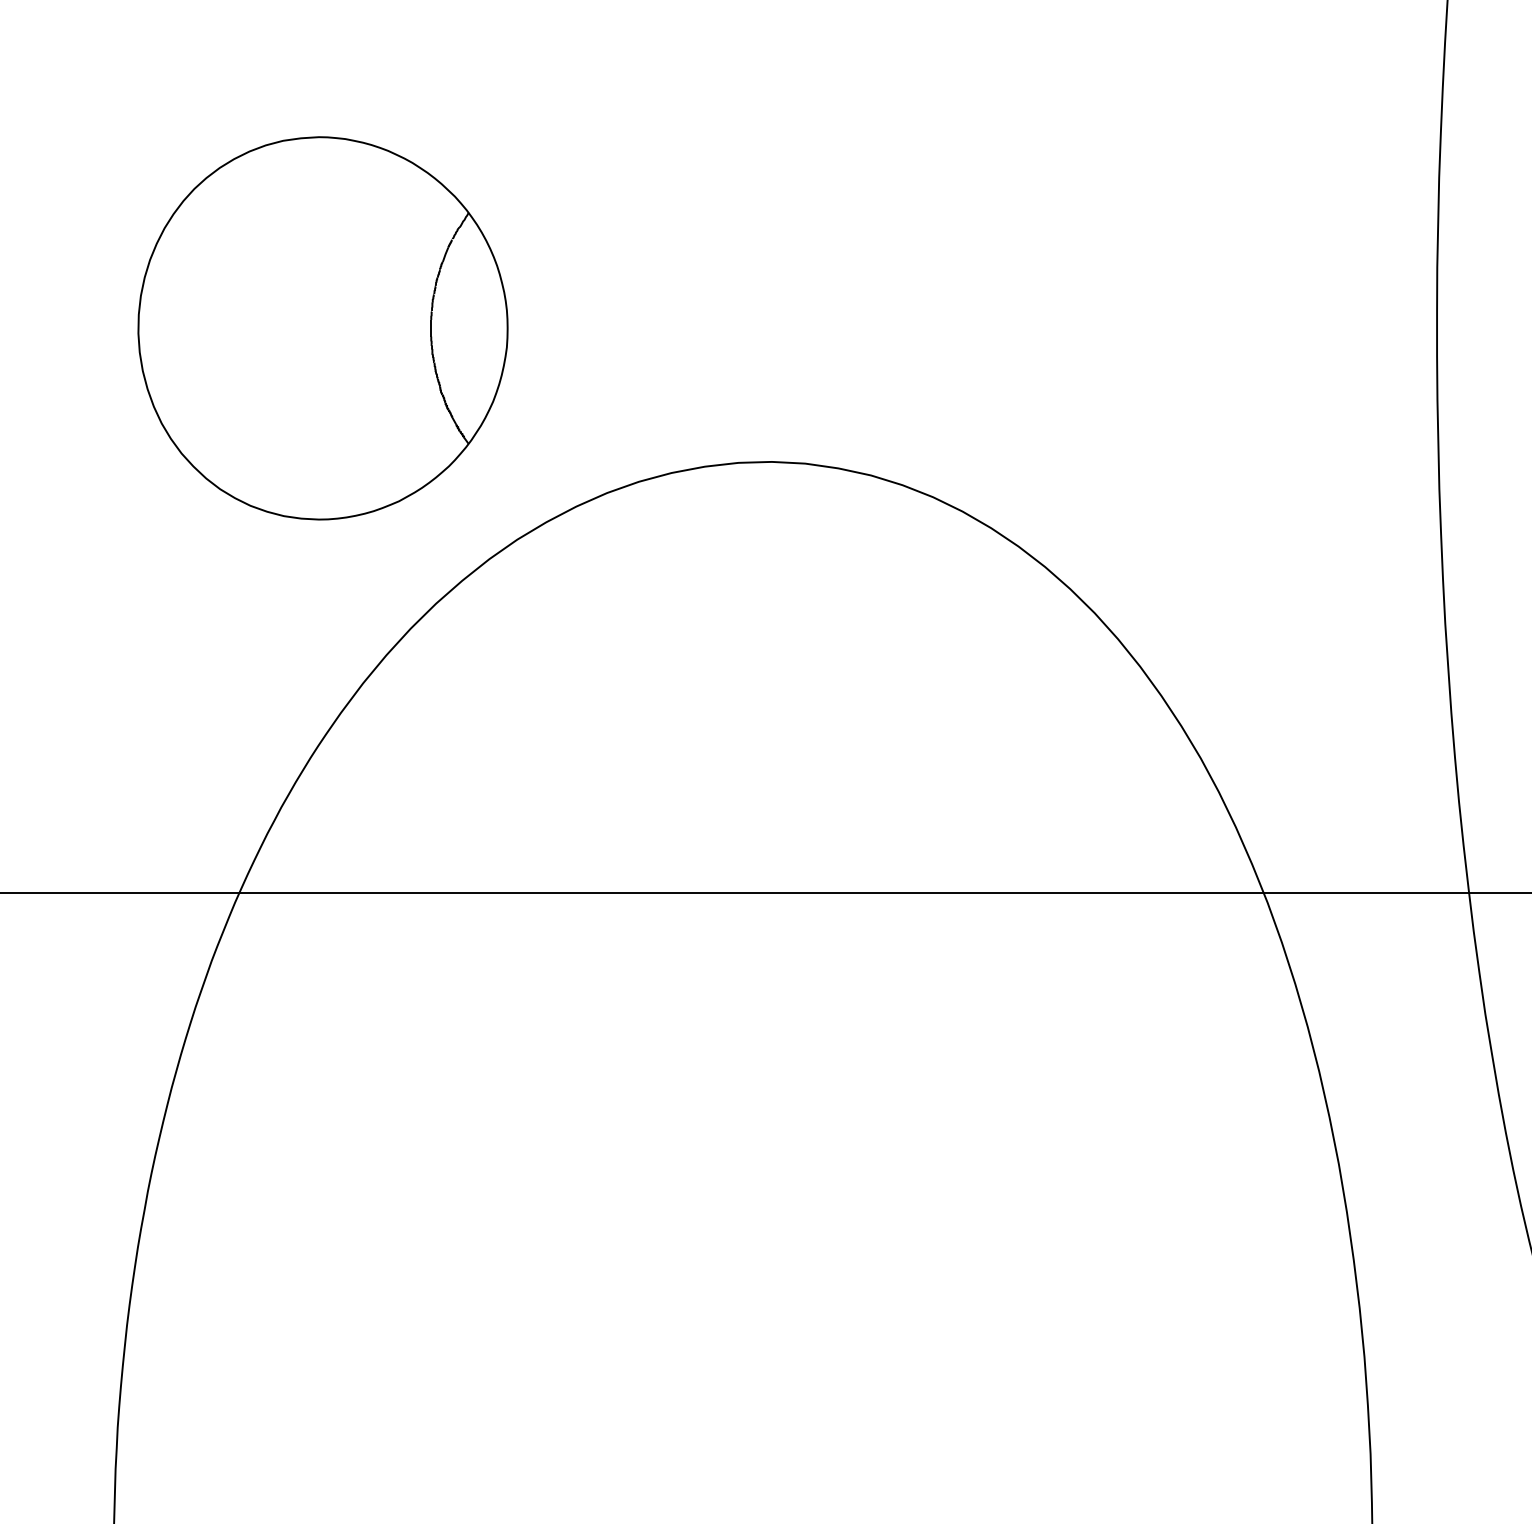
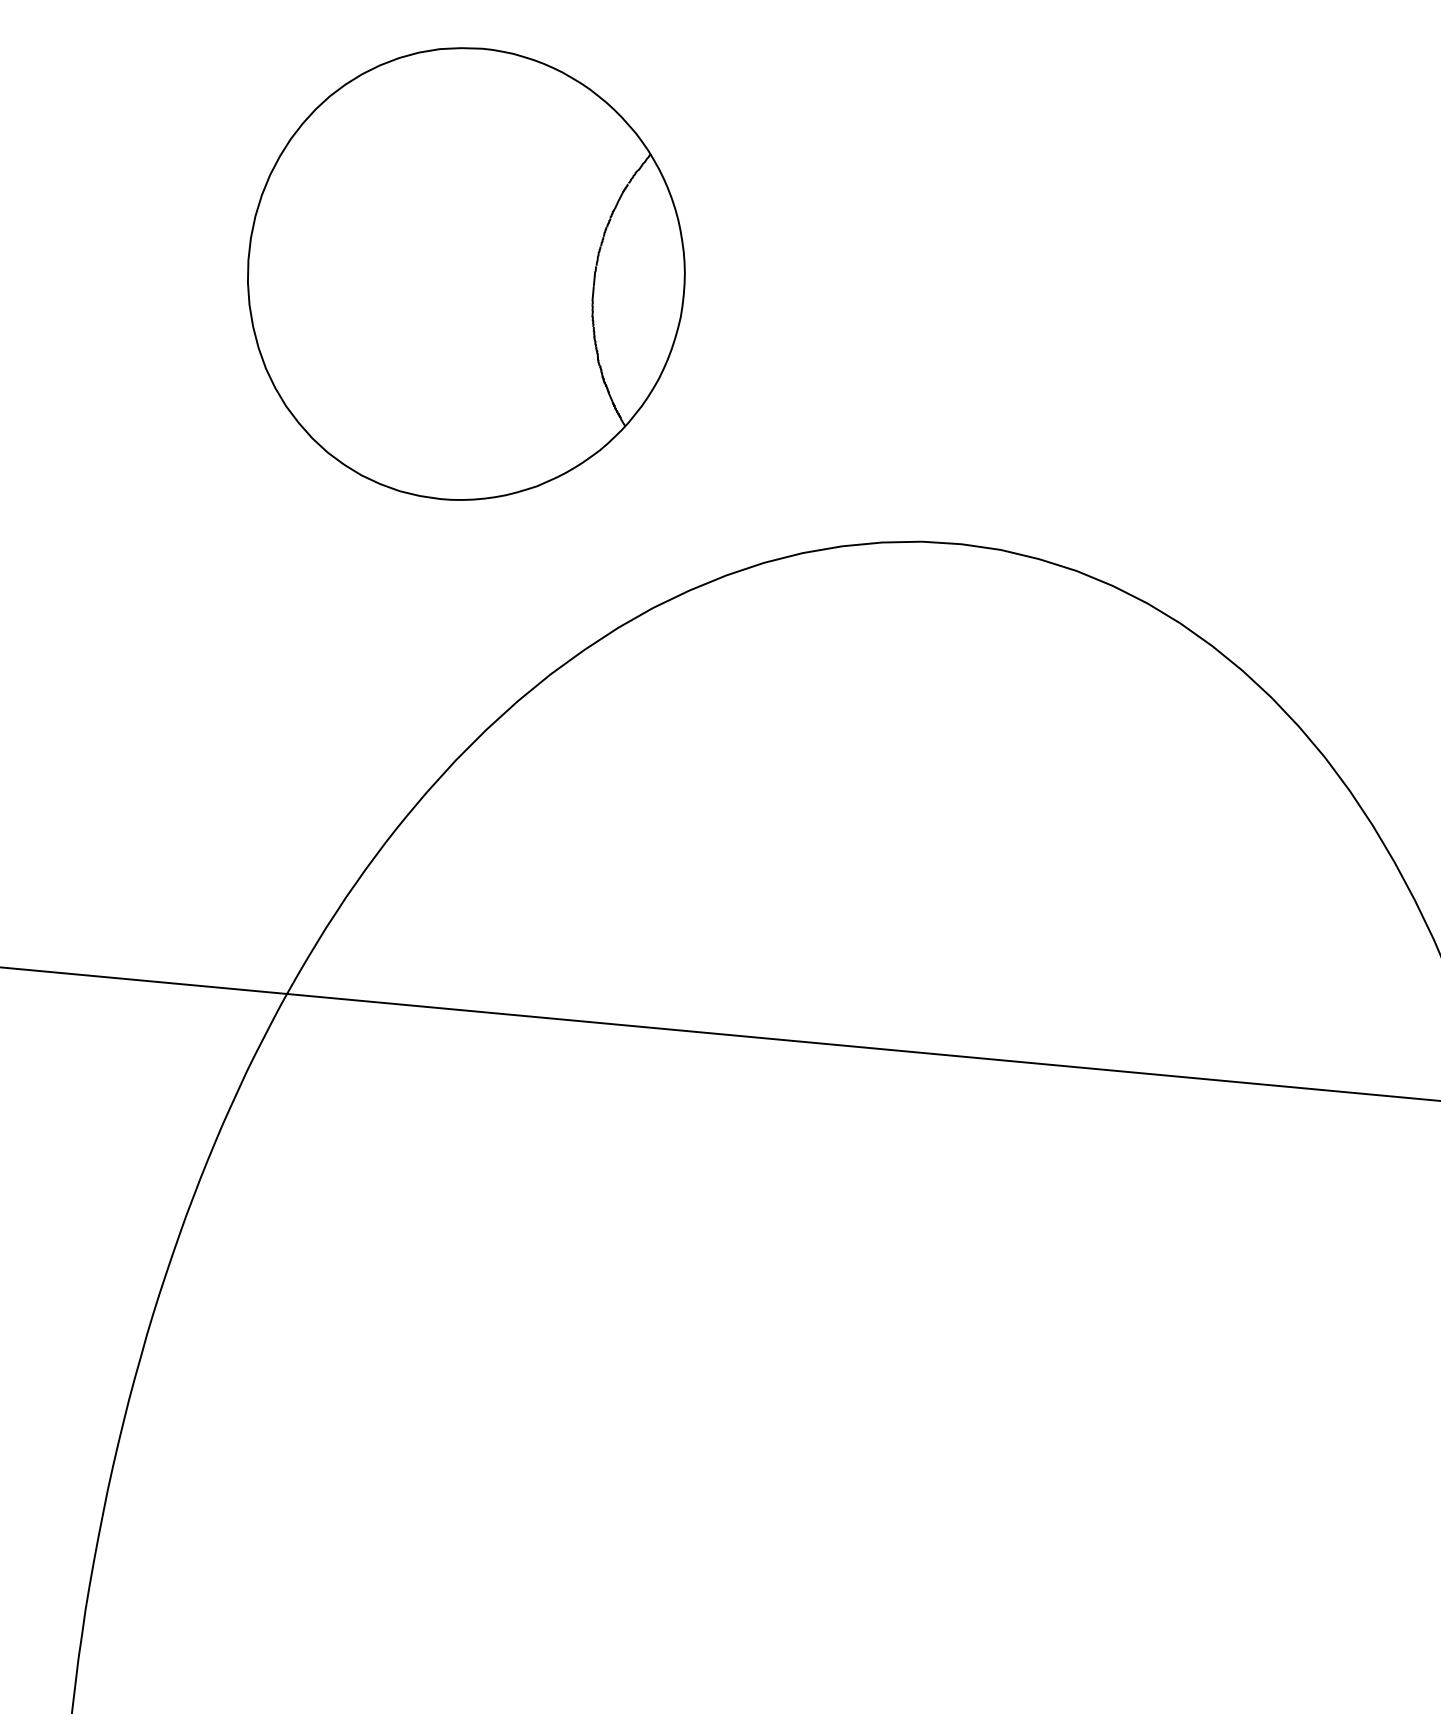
part: (322, 328) -> (465, 274), moved

